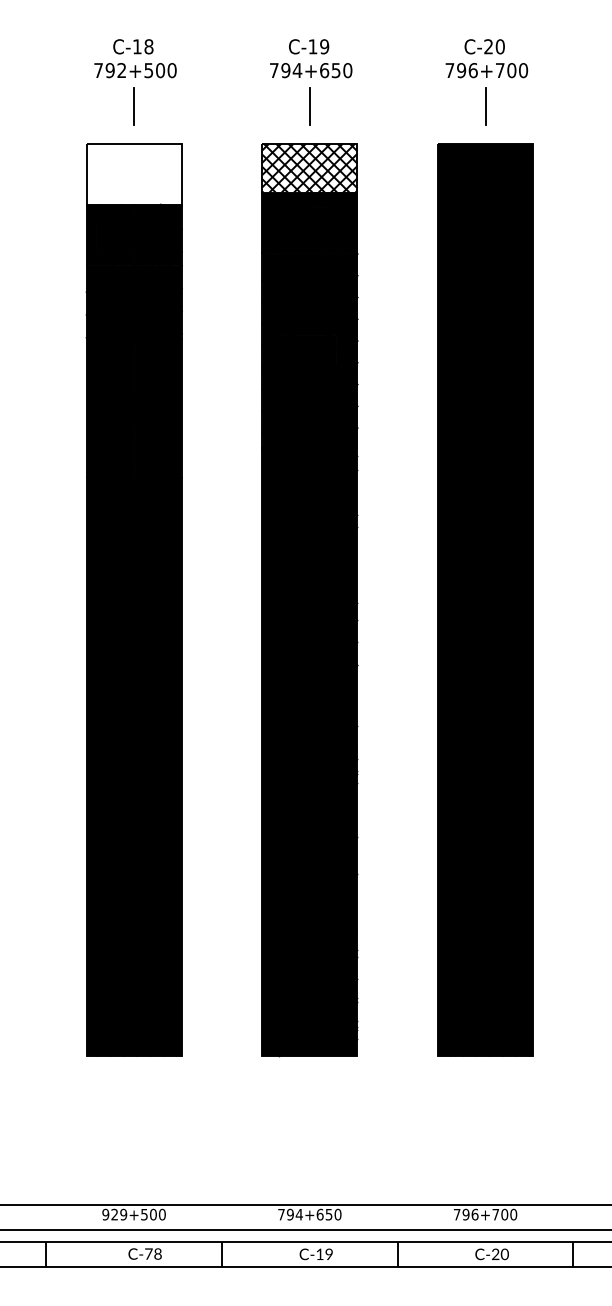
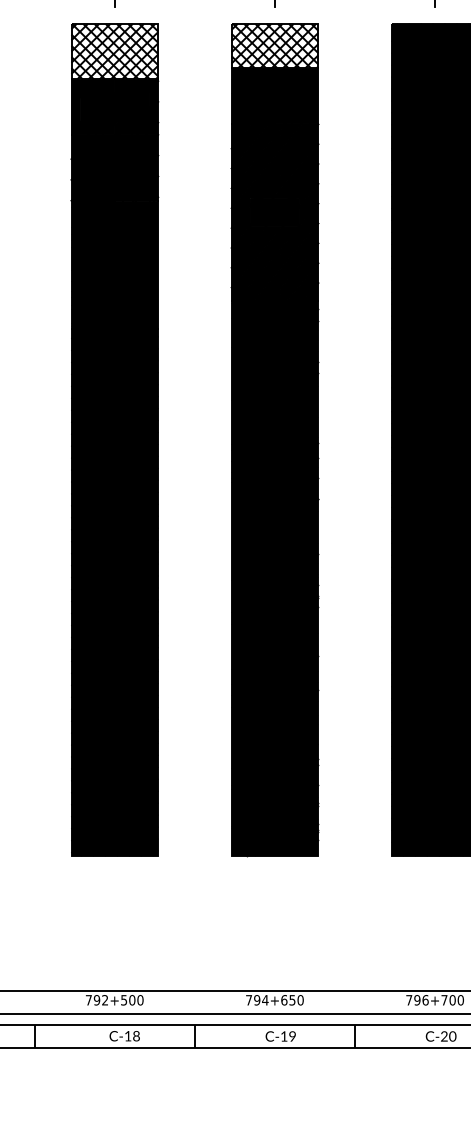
hatch: (133, 173) -> (114, 50), added
text: (114, 1214) -> (96, 1000), 929+500 -> 792+500
text: (148, 1253) -> (127, 1035), C-78 -> C-18

